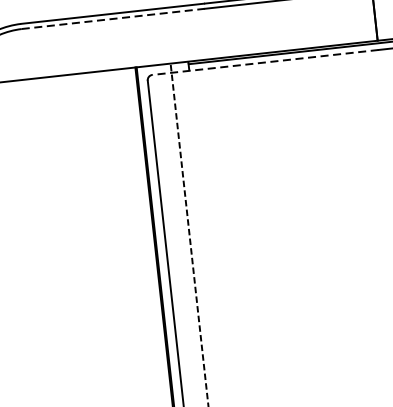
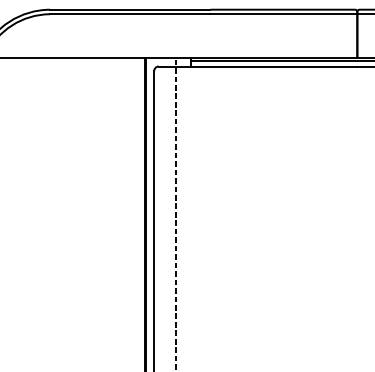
line: (113, 19) -> (130, 14), dashed -> solid
line: (264, 62) -> (257, 66), dashed -> solid

